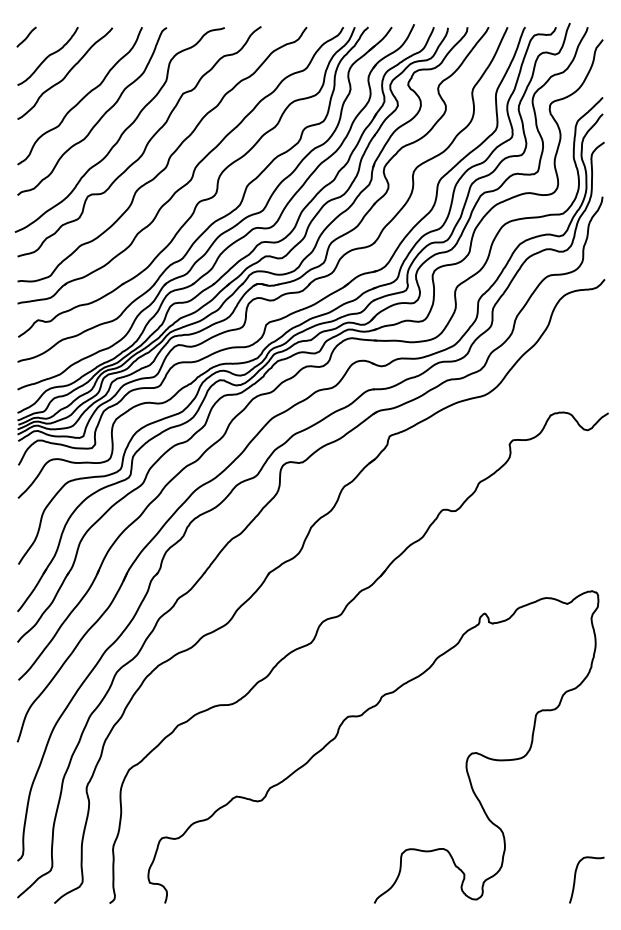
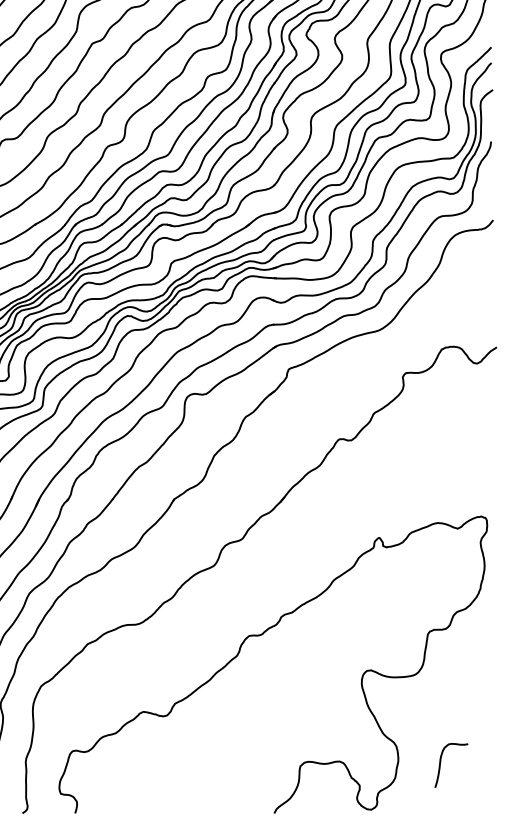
curve: (575, 879) -> (440, 764), moved

